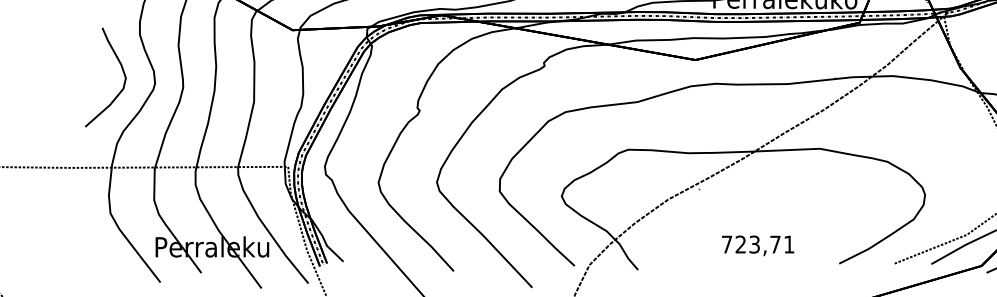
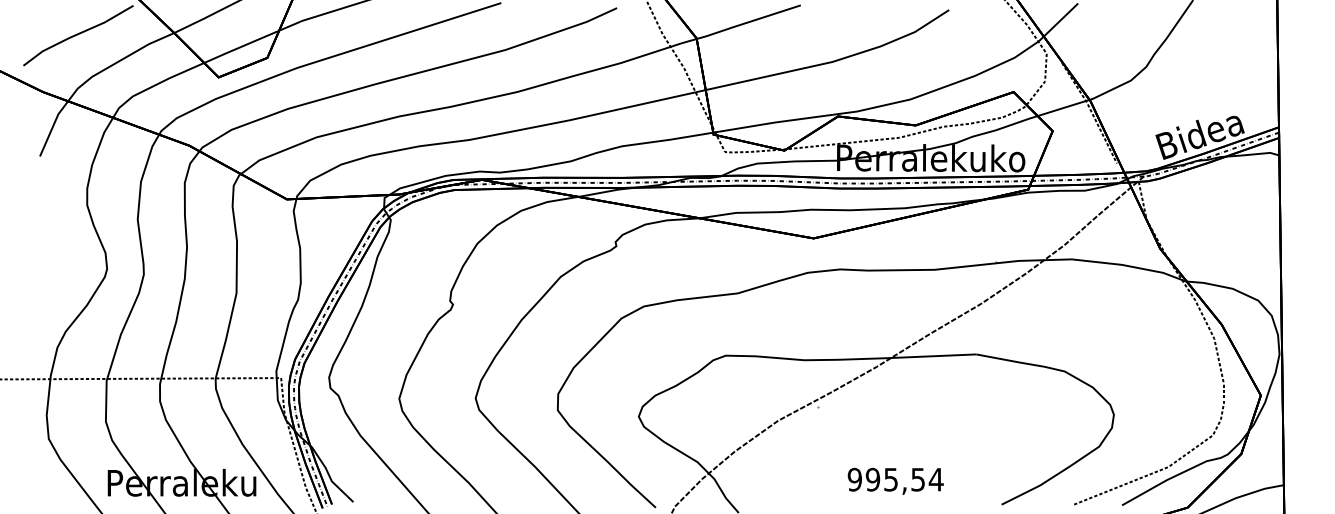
curve: (122, 70) -> (64, 252), removed
text: (758, 244) -> (895, 479), 723,71 -> 995,54

